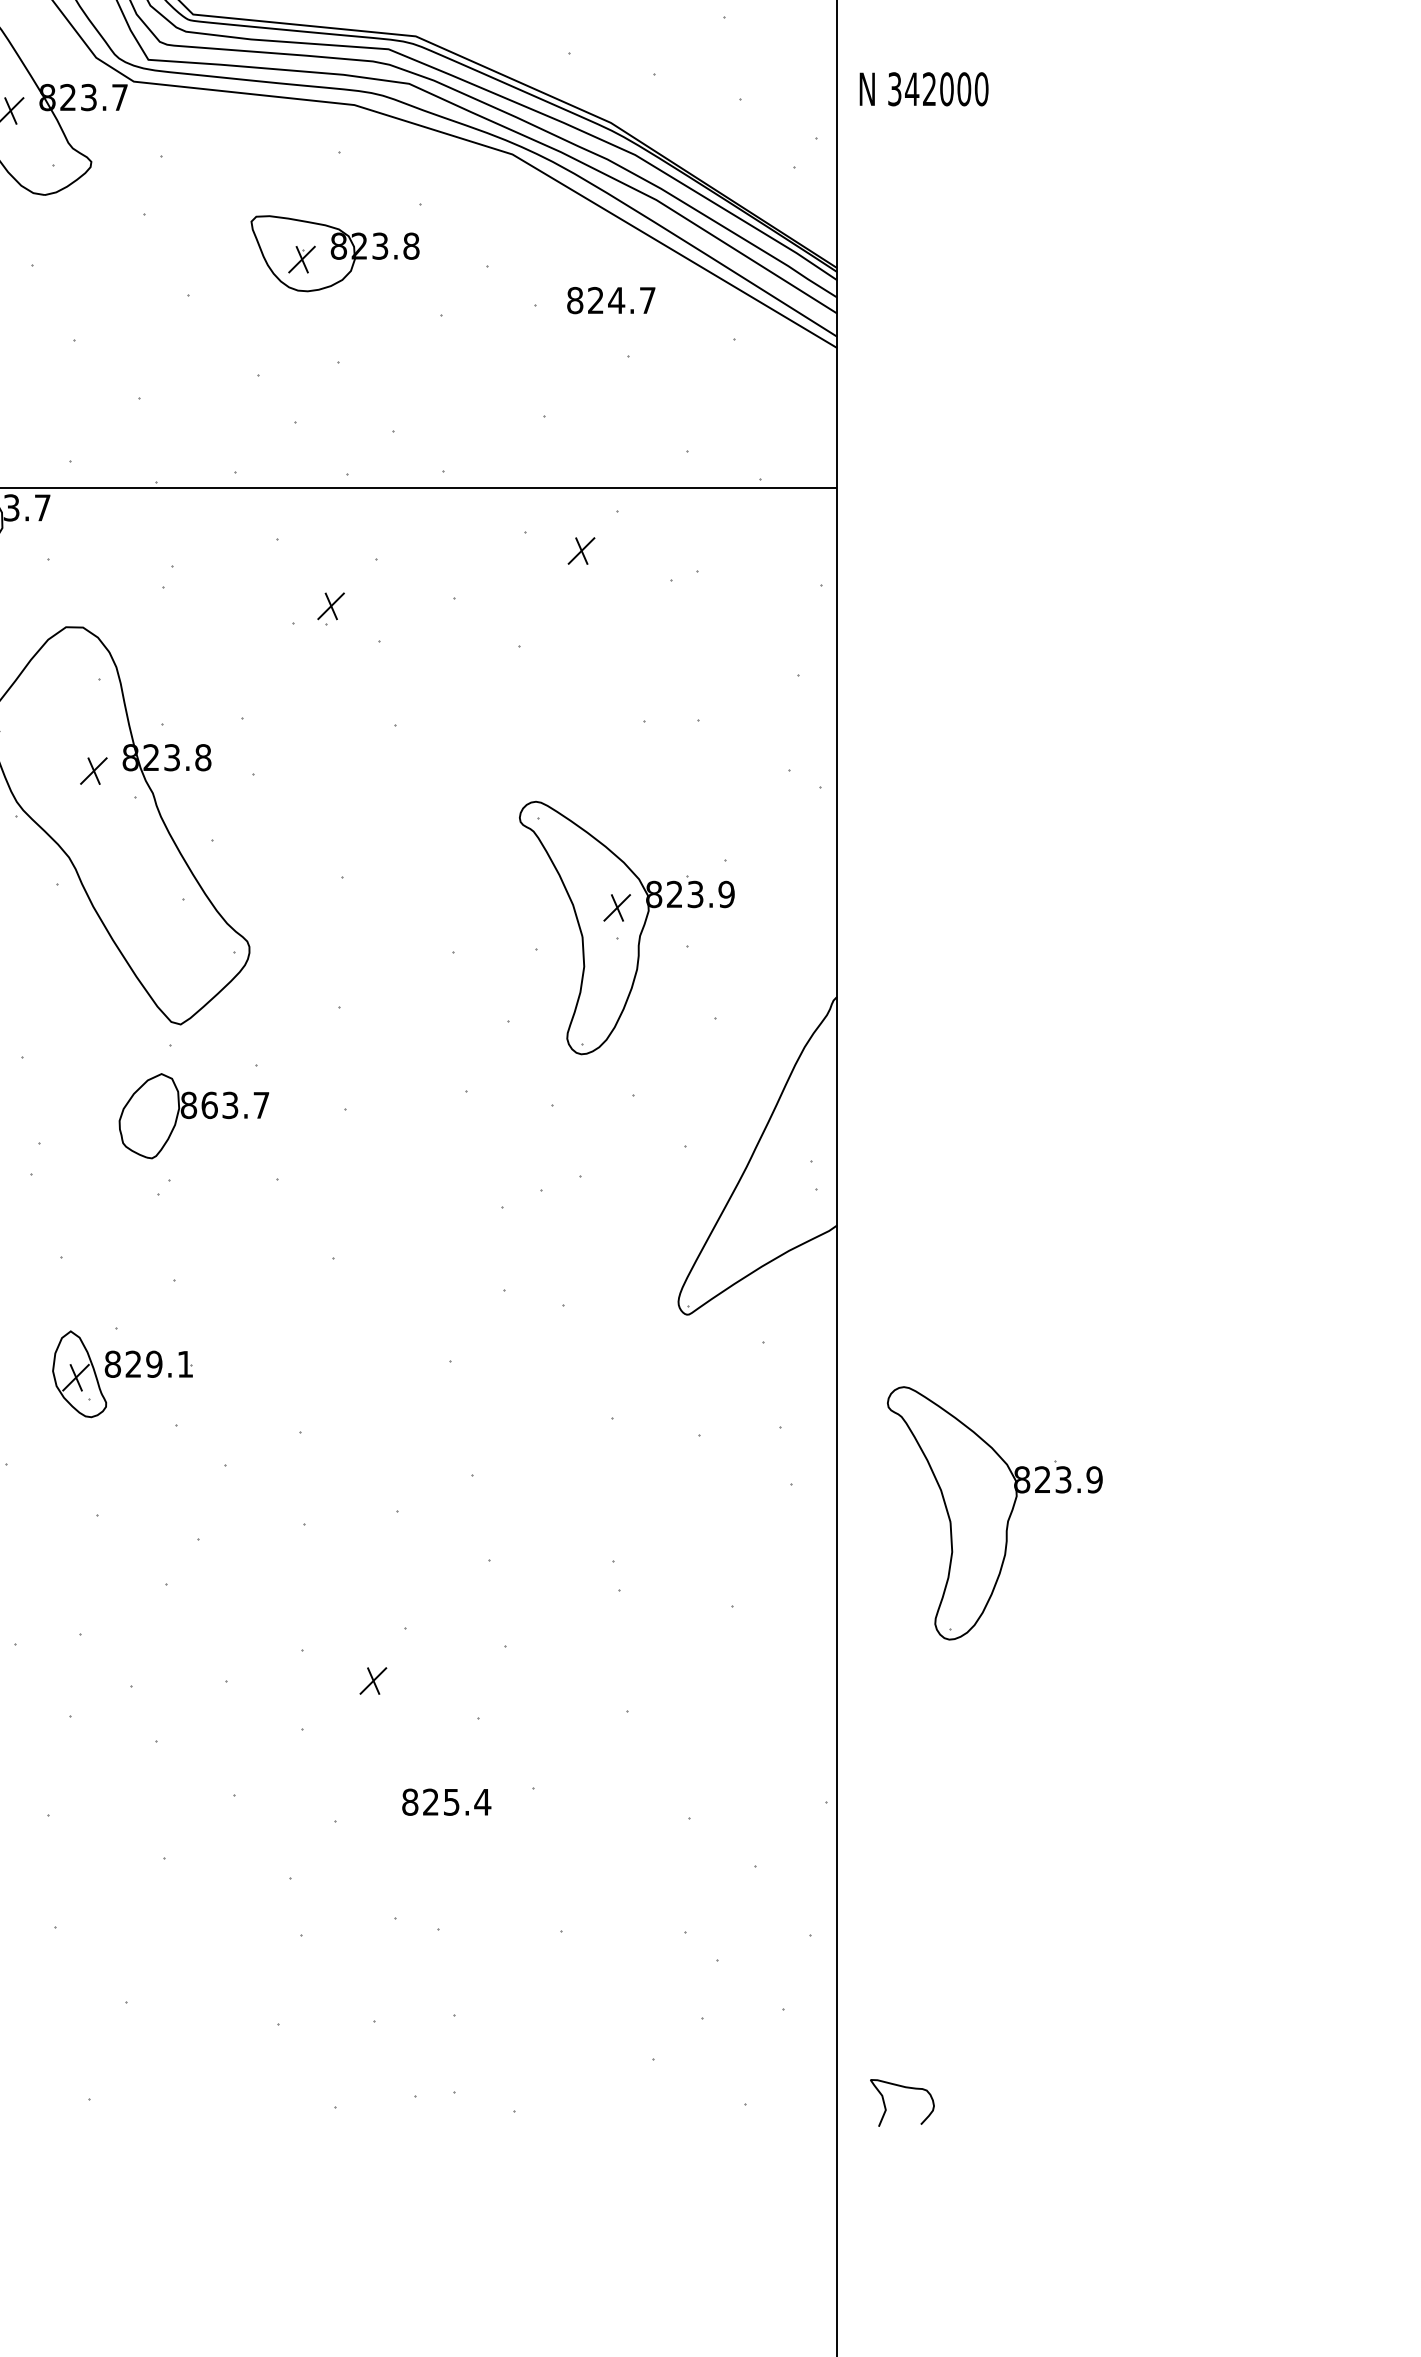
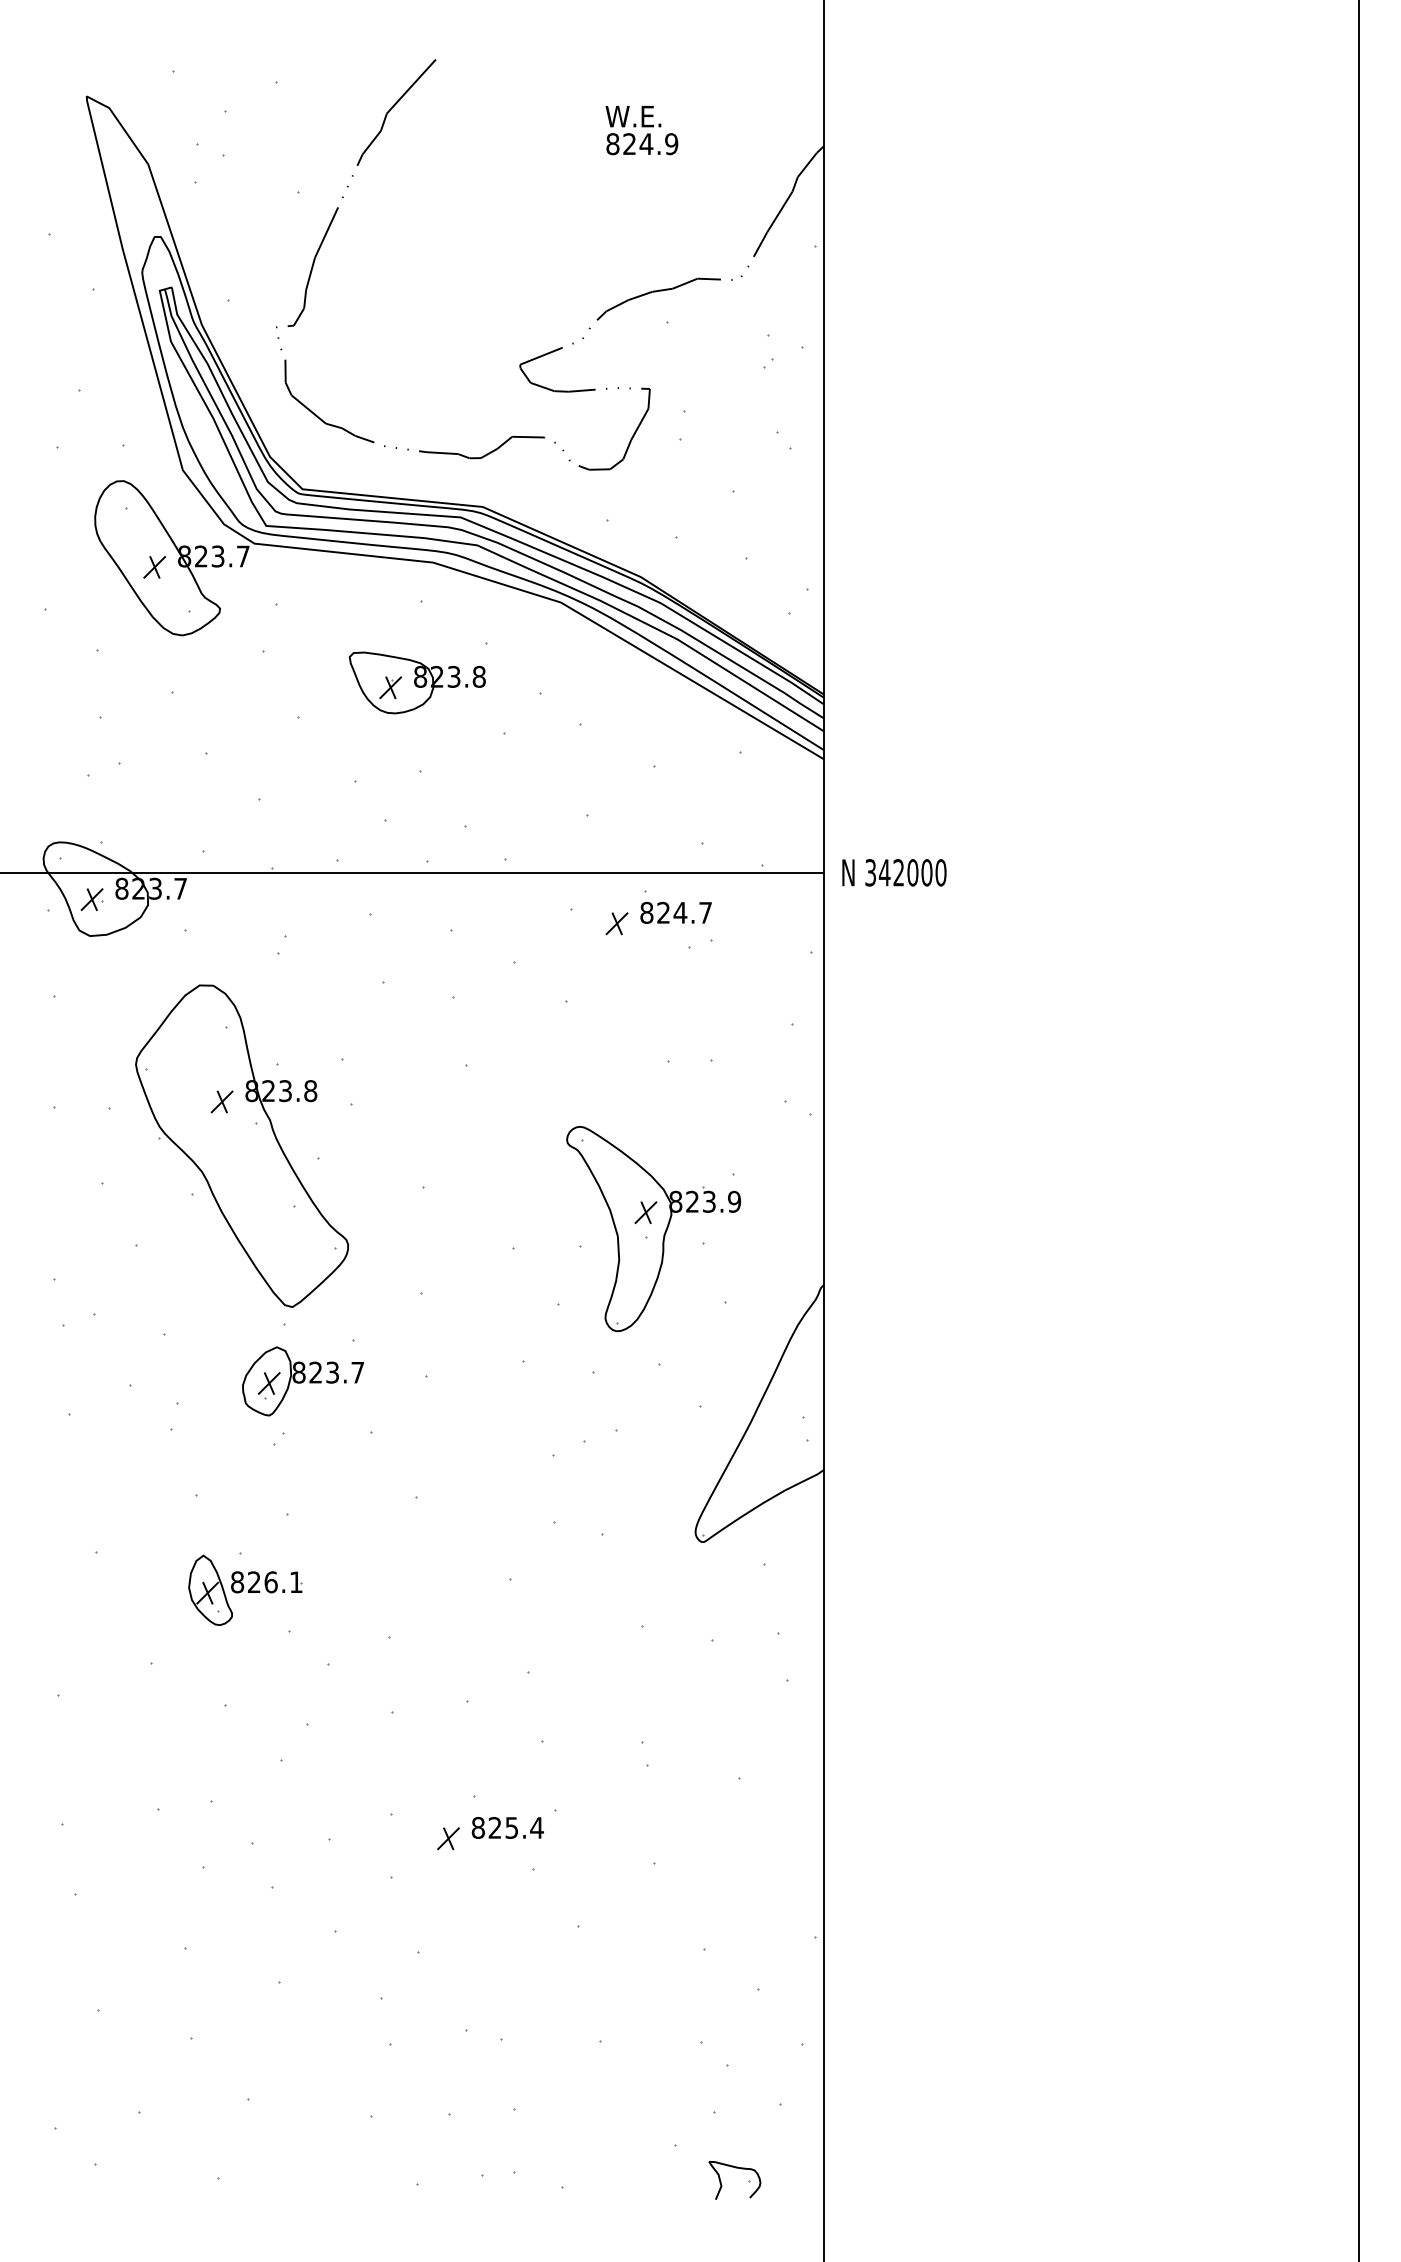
text: (924, 88) -> (894, 872), moved
text: (610, 300) -> (675, 912), moved
part: (330, 608) -> (268, 1385), moved
text: (209, 1105) -> (315, 1372), 863.7 -> 823.7
text: (153, 1364) -> (270, 1582), 829.1 -> 826.1
part: (994, 1512) -> (951, 1702), removed
text: (446, 1801) -> (507, 1827), moved
curve: (903, 2088) -> (735, 2168), moved

